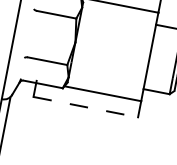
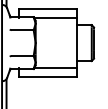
line: (86, 106) -> (48, 76), dashed -> solid

